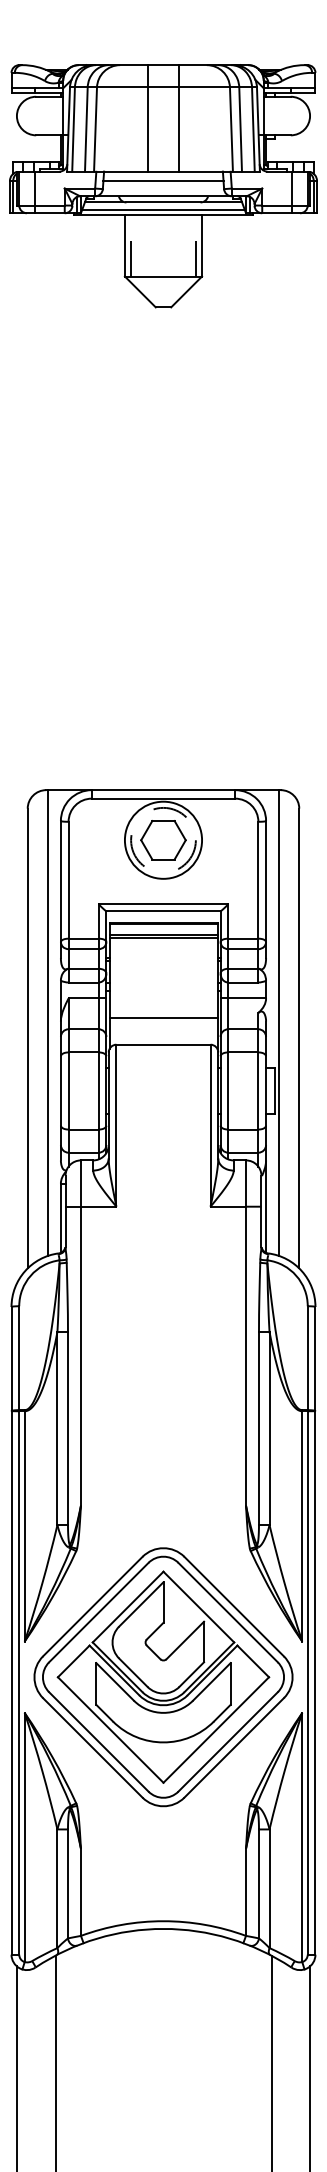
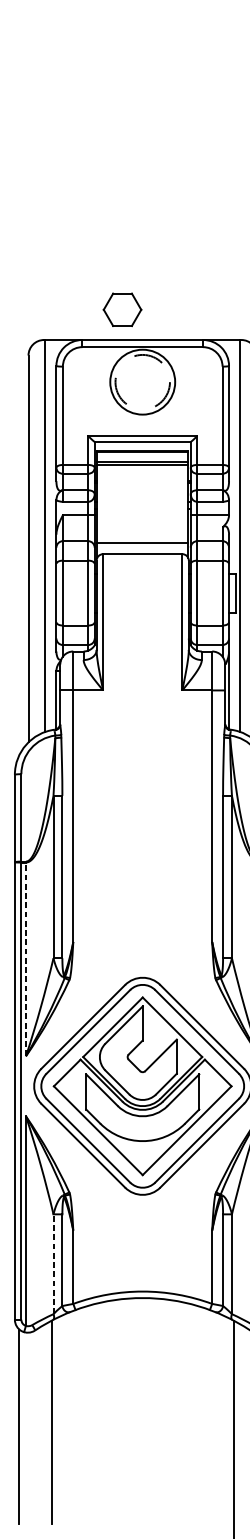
part: (163, 840) -> (122, 310), moved
line: (163, 1018) -> (142, 543), moved
line: (24, 1525) -> (25, 958), solid -> dashed
line: (57, 1888) -> (53, 1264), solid -> dashed

